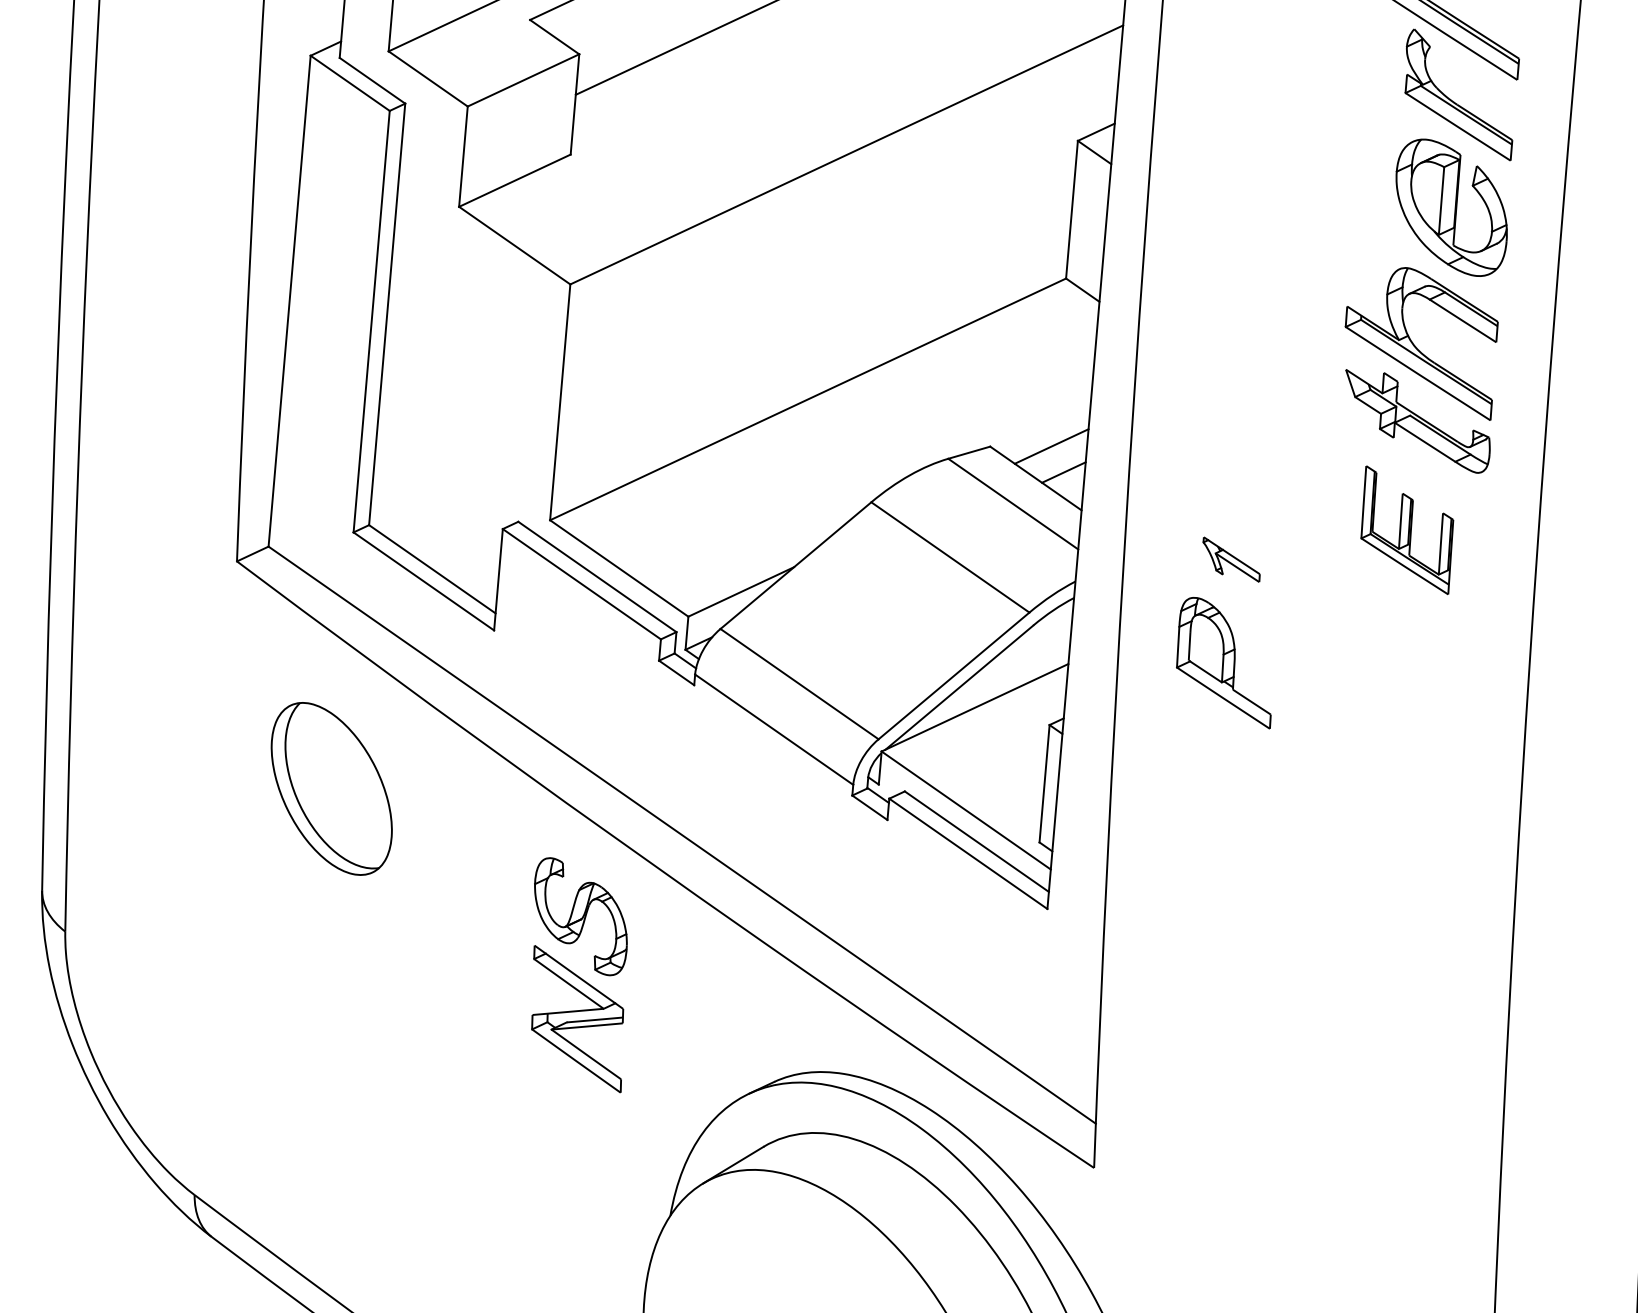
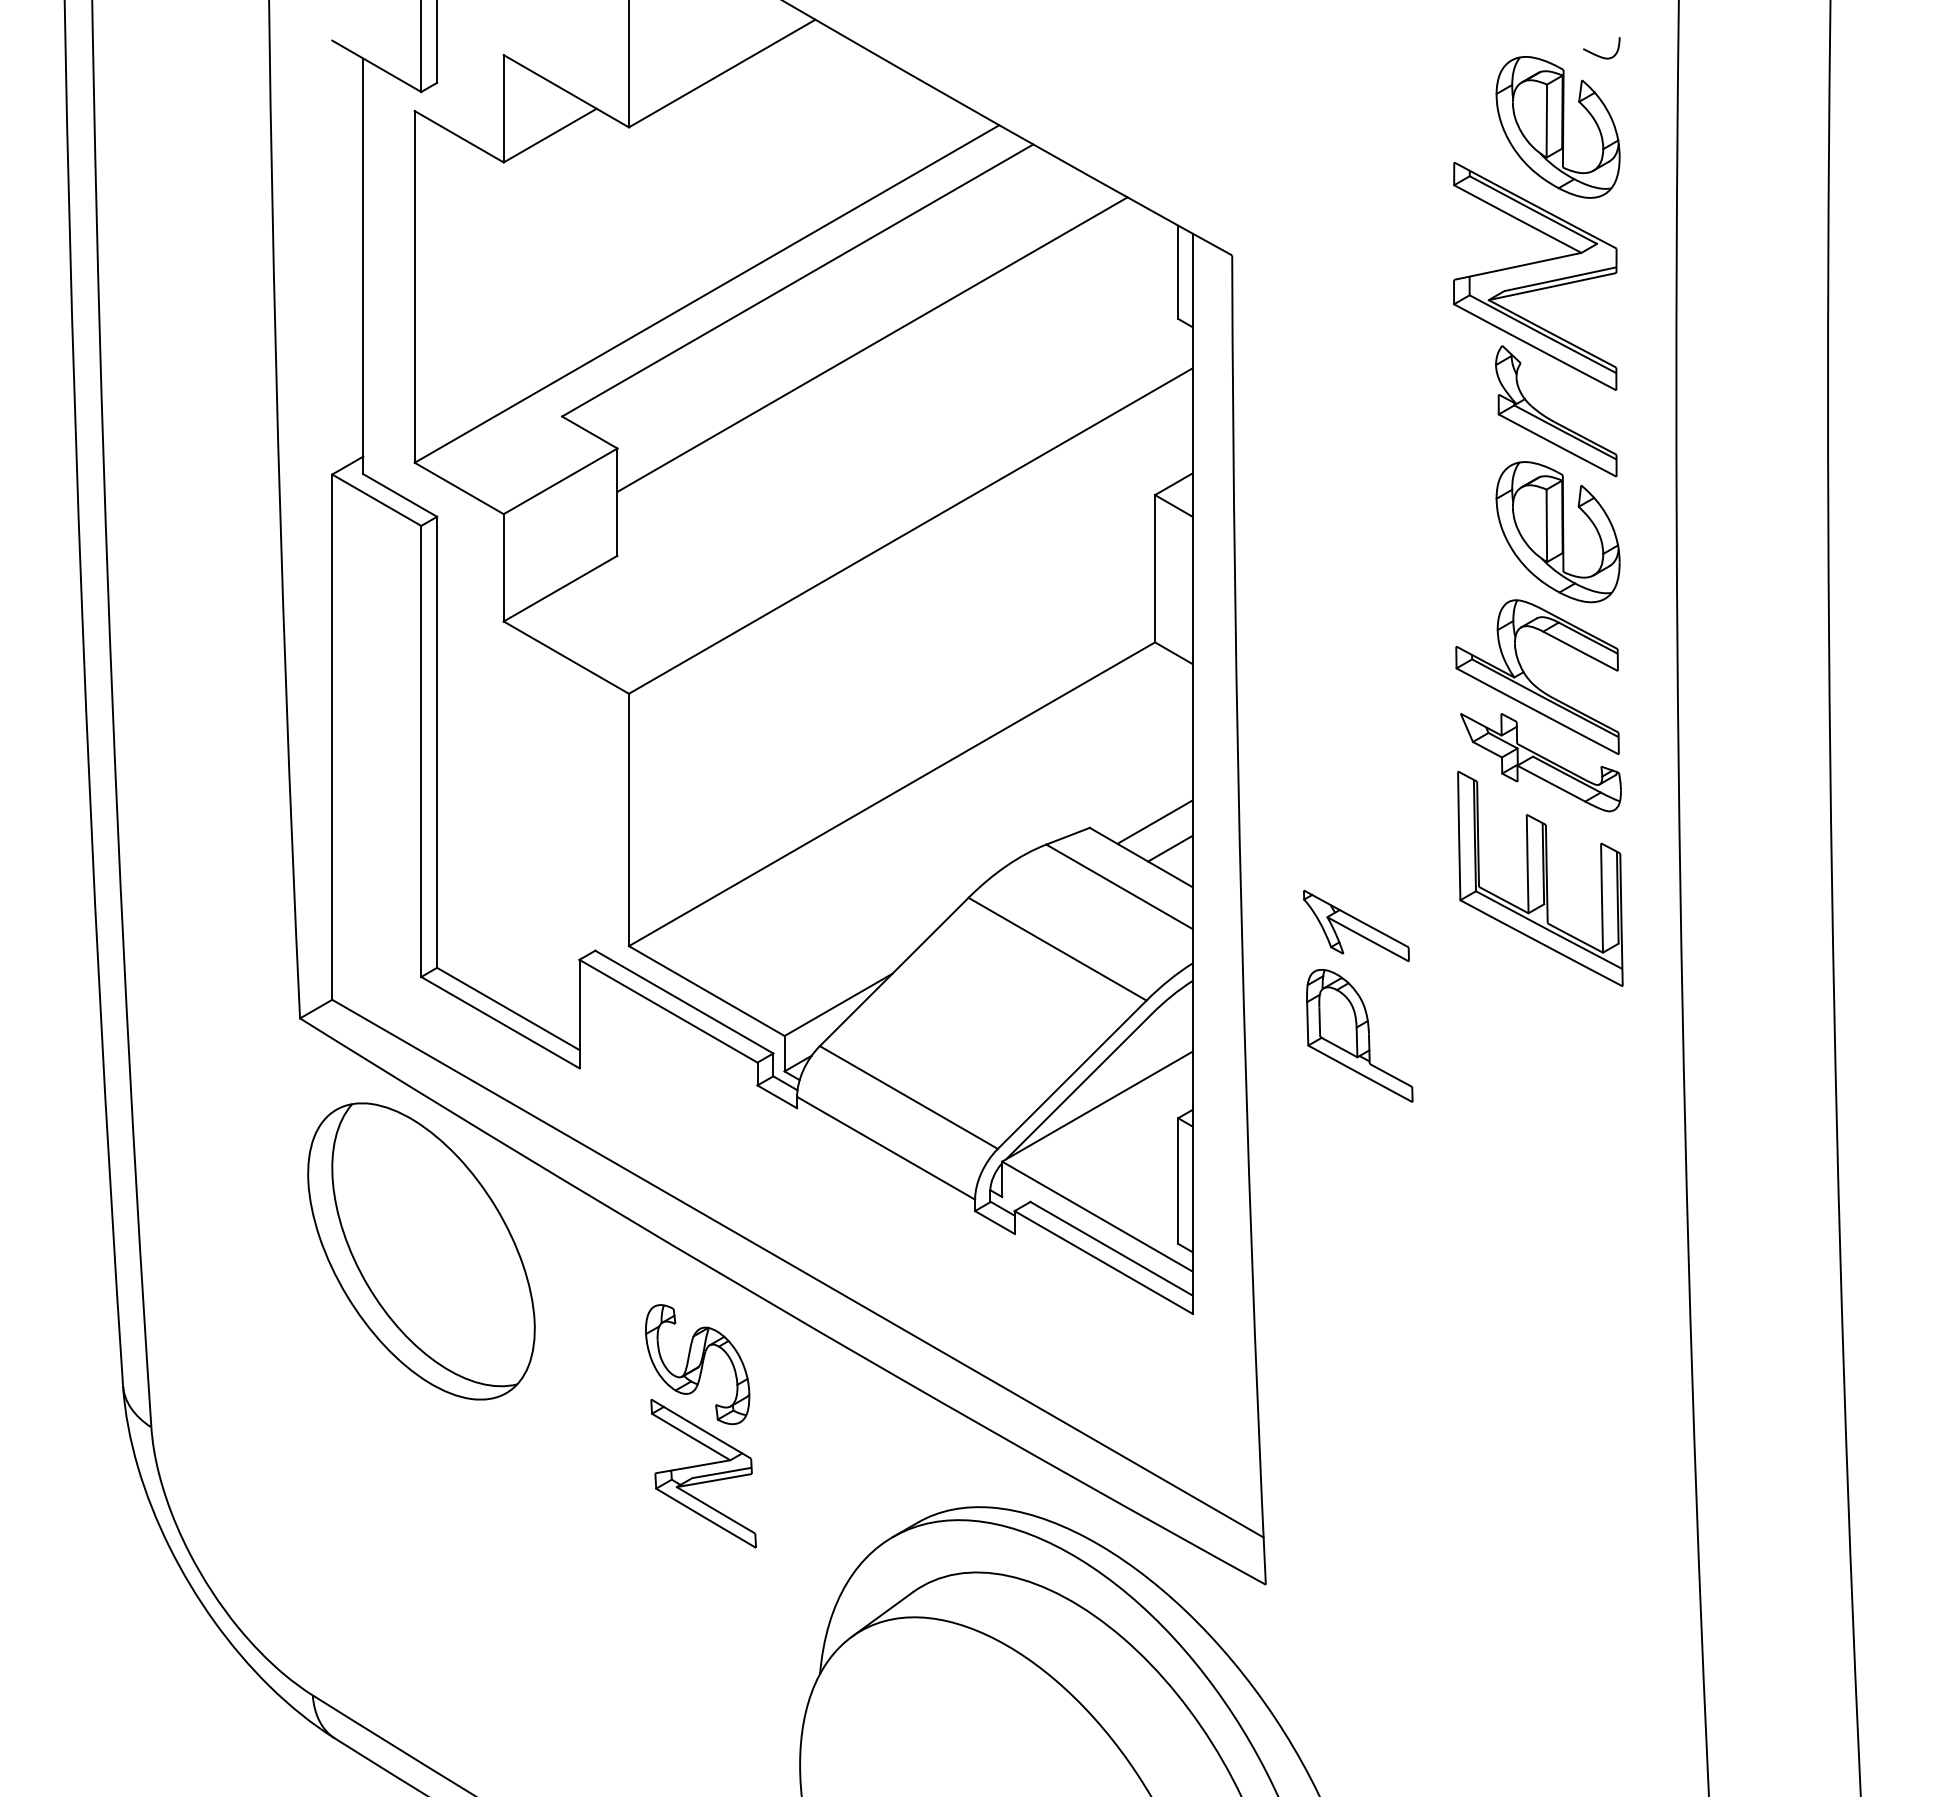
part: (1407, 530) -> (1540, 878), size x1.67
part: (1231, 559) -> (1356, 925), size x1.67
part: (331, 788) -> (421, 1251), size x1.67

